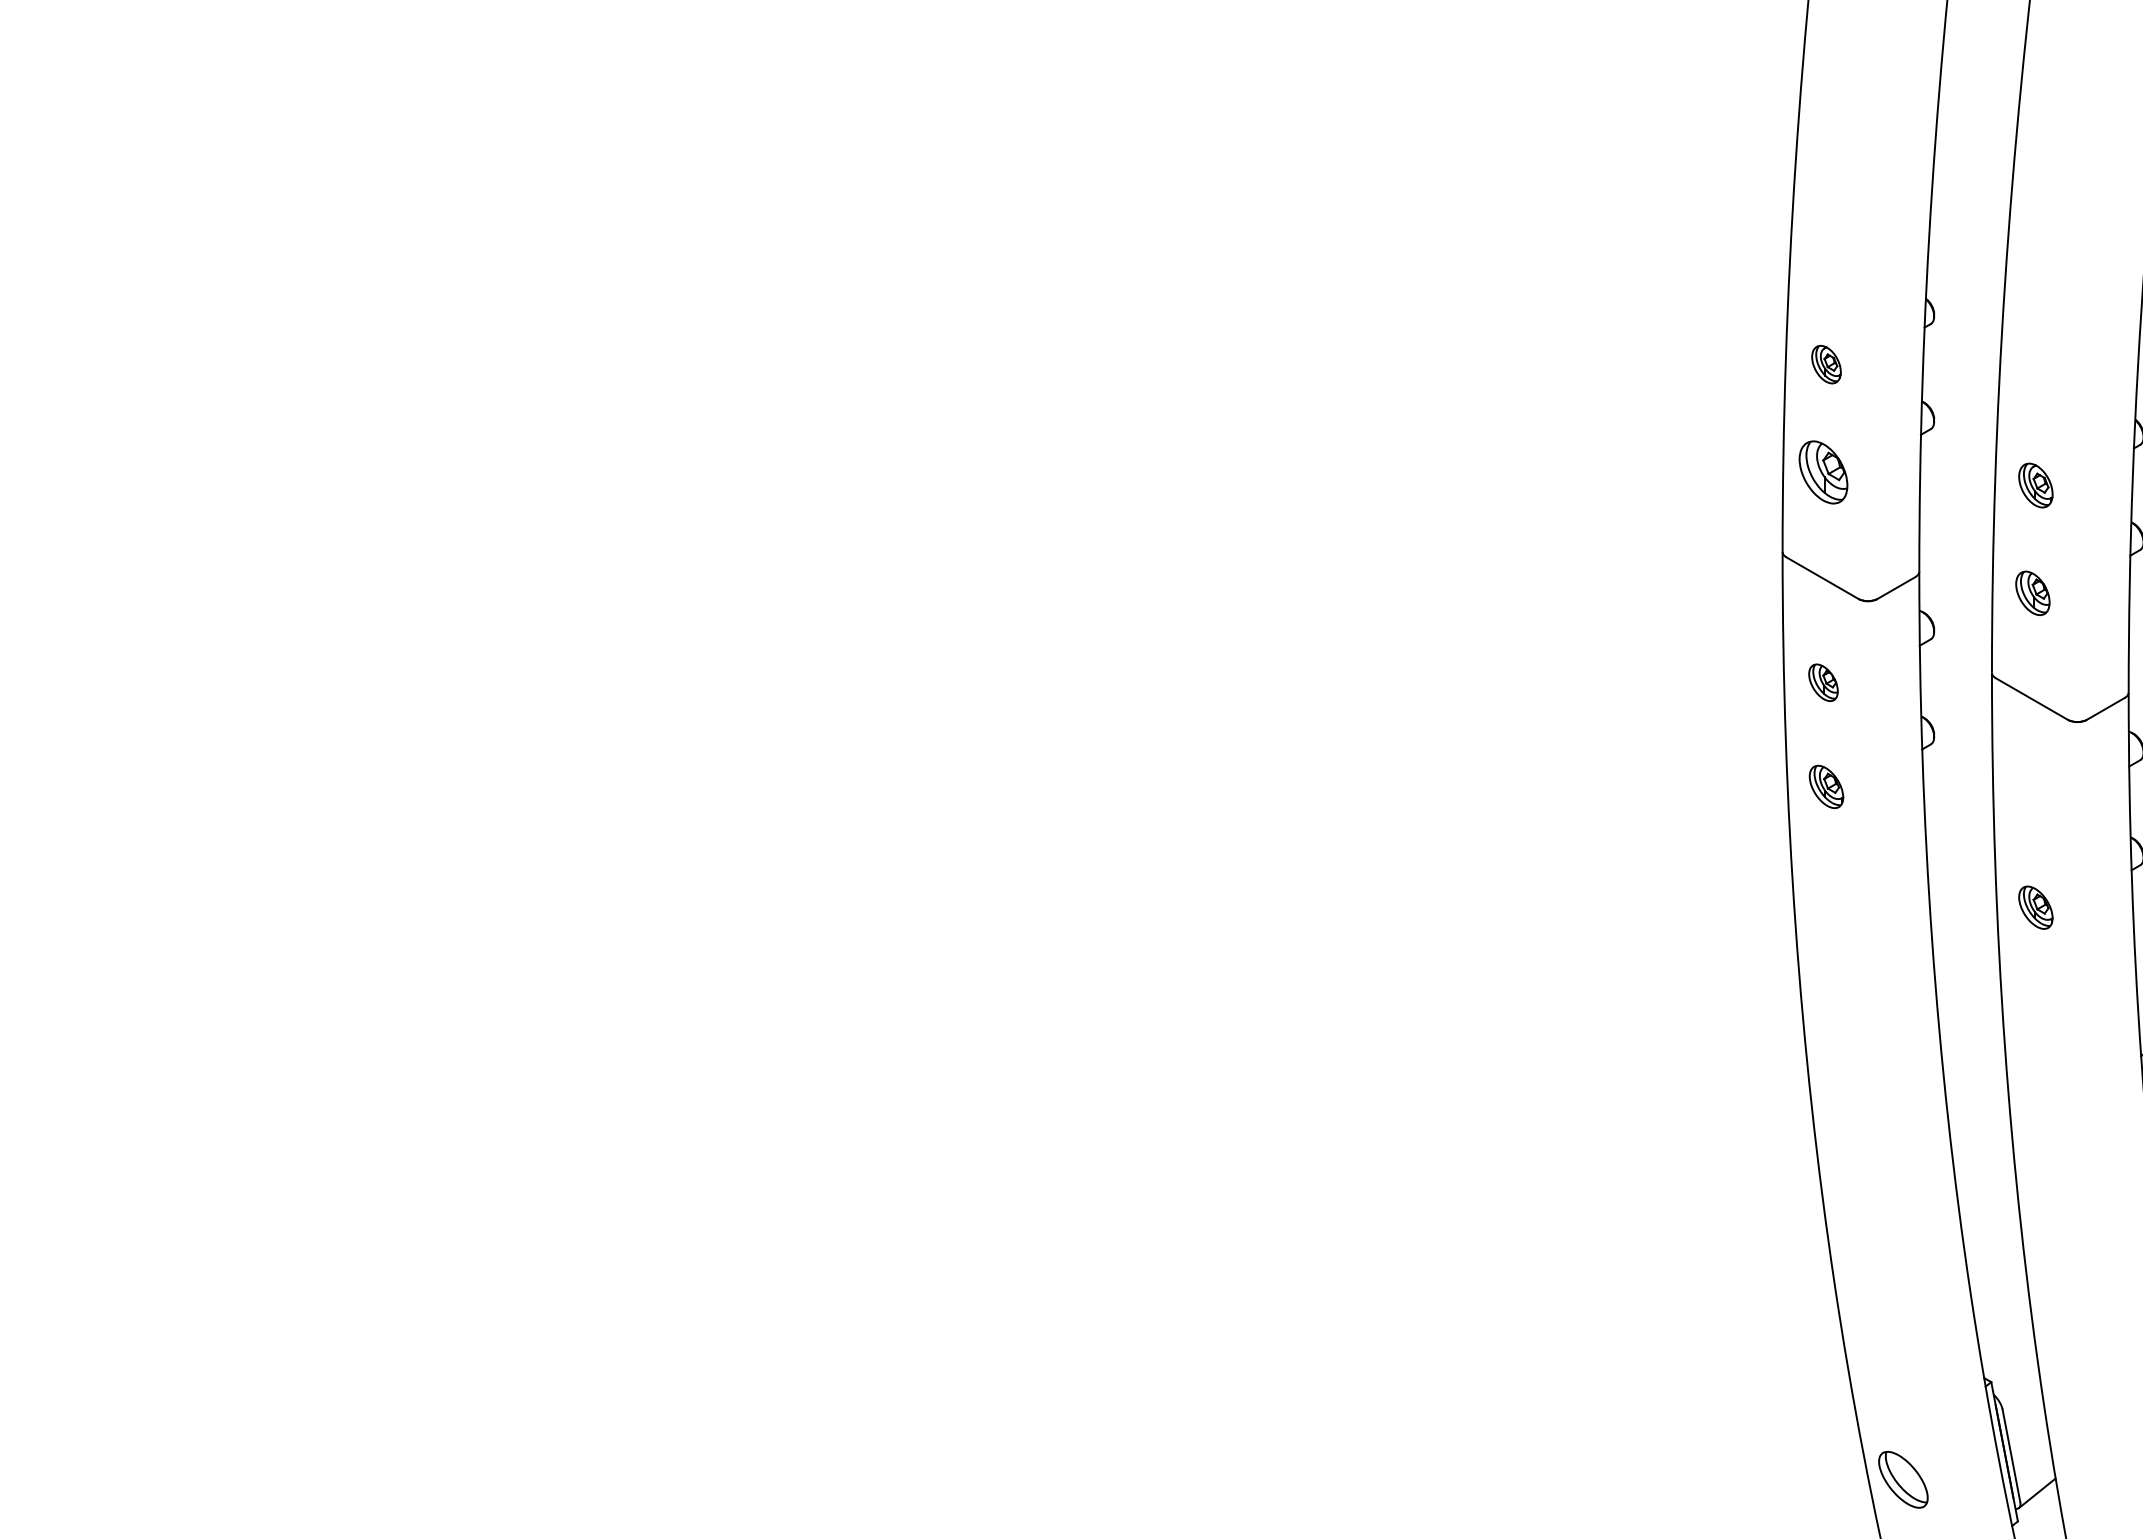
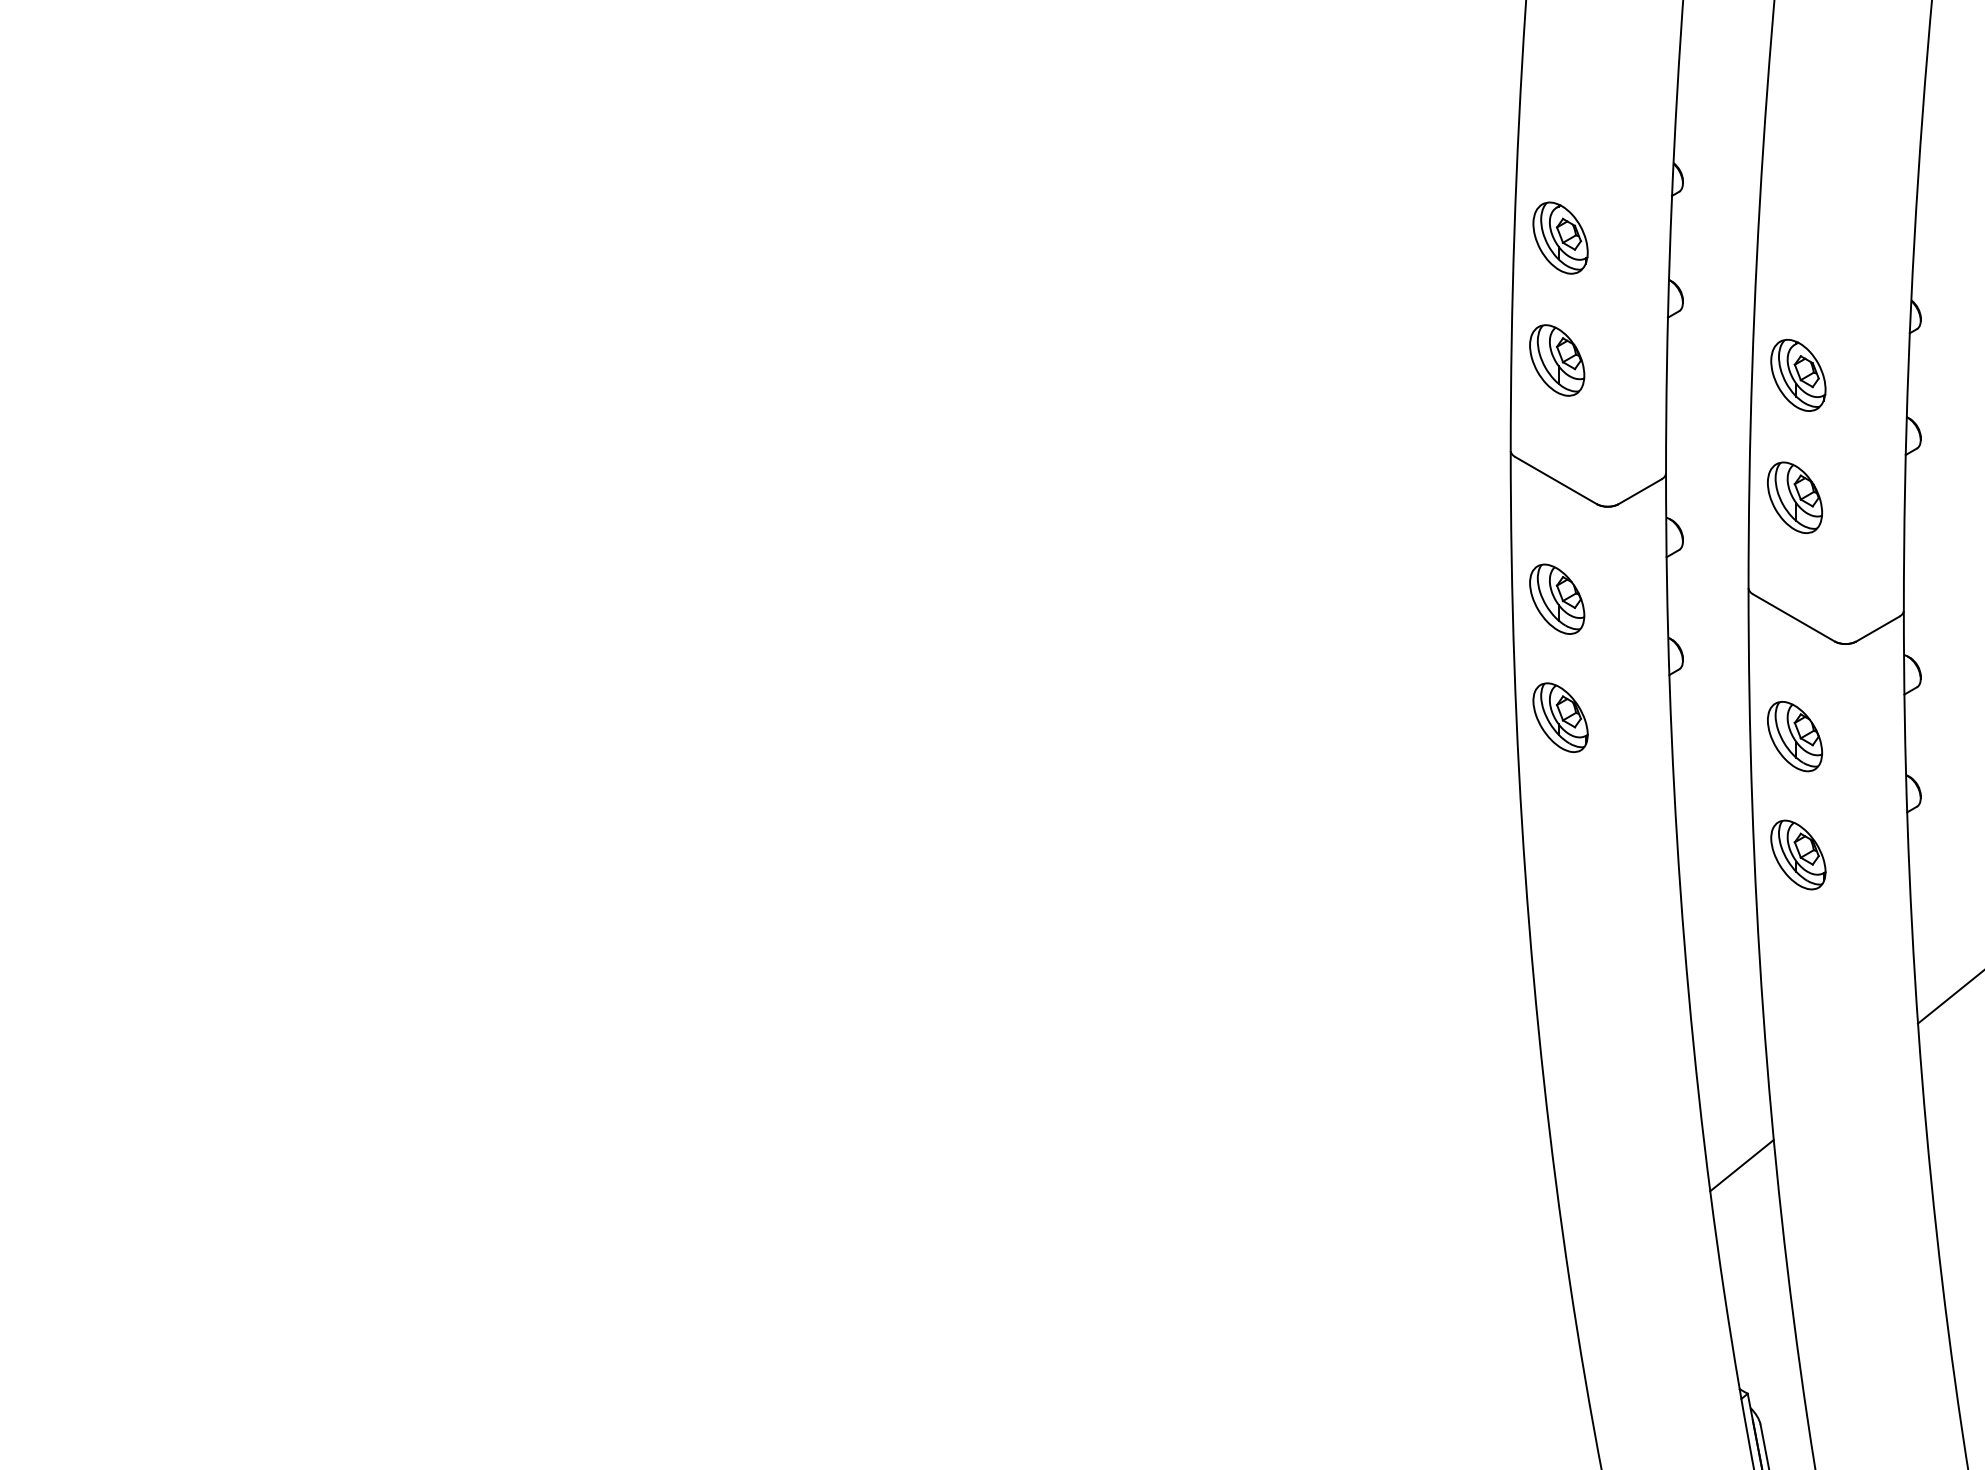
part: (1826, 364) -> (1560, 237), size x1.67
part: (2035, 485) -> (1798, 375), size x1.43
part: (2032, 593) -> (1794, 497), size x1.43
part: (1823, 682) -> (1557, 599), size x1.67
part: (1826, 786) -> (1560, 717), size x1.43
part: (2032, 803) -> (1794, 736), added
part: (2035, 907) -> (1798, 854), size x1.43
line: (1986, 1180) -> (1742, 1164), added

